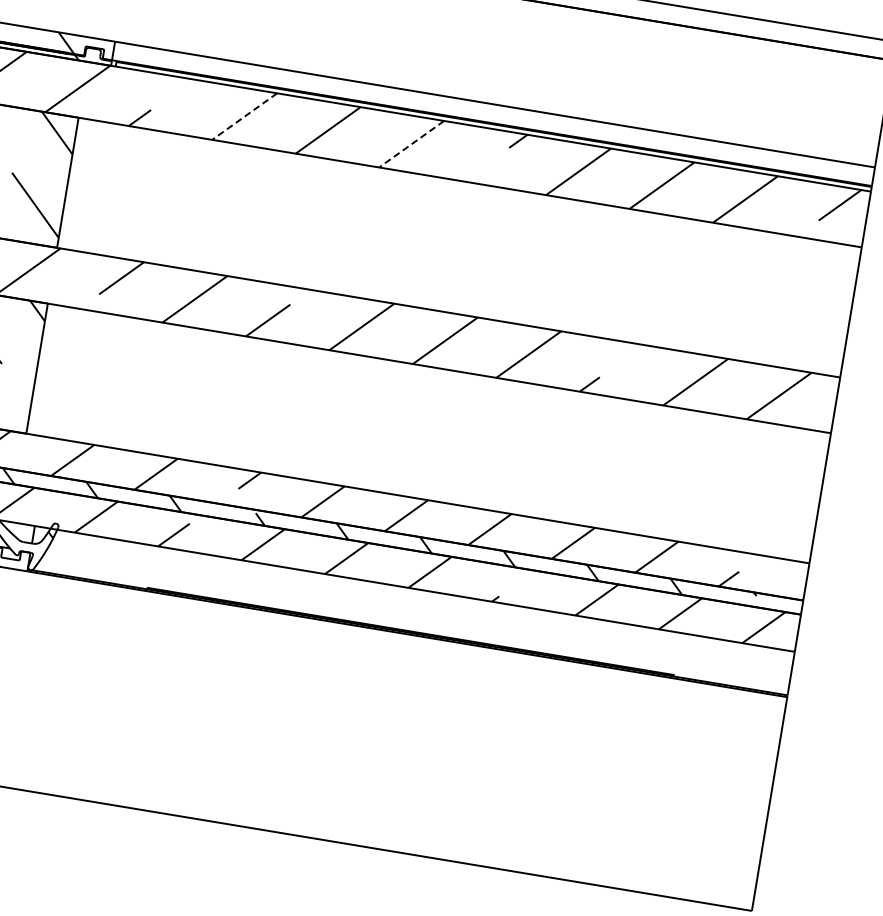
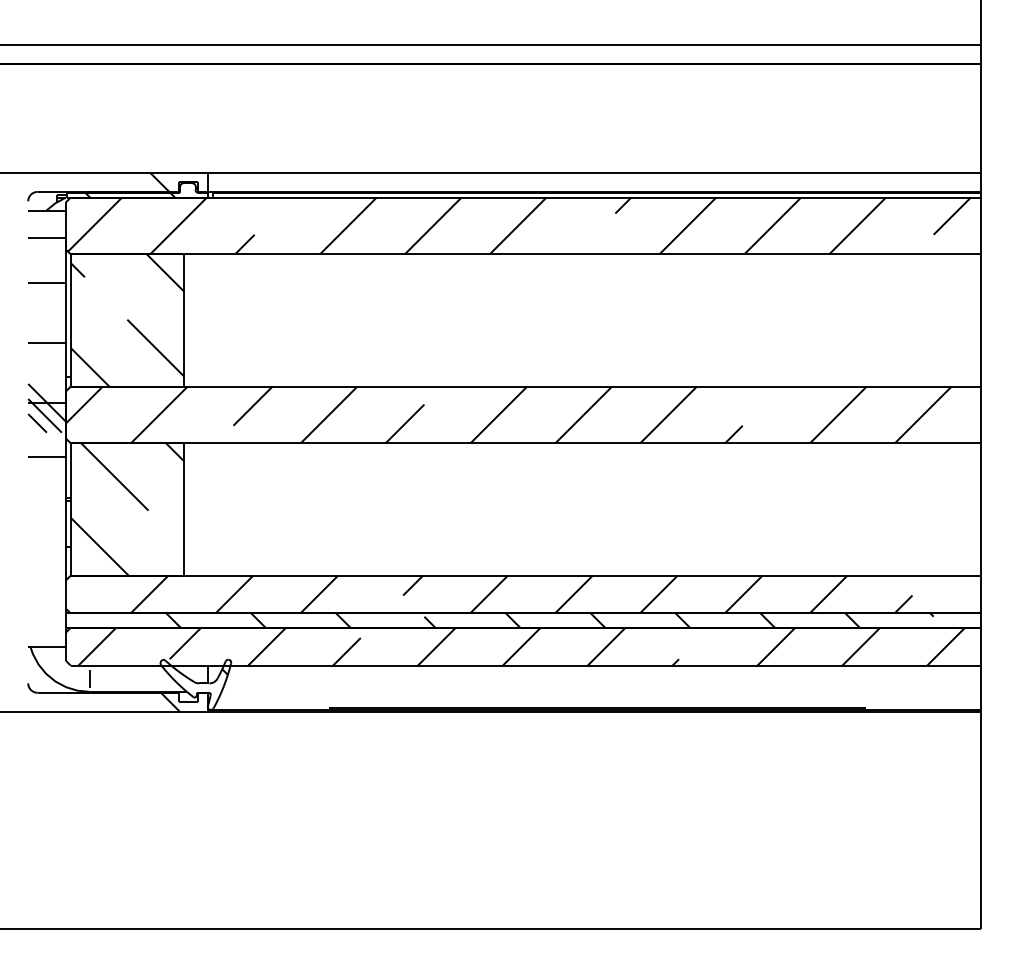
line: (244, 117) -> (348, 226), dashed -> solid
line: (410, 144) -> (517, 226), dashed -> solid

